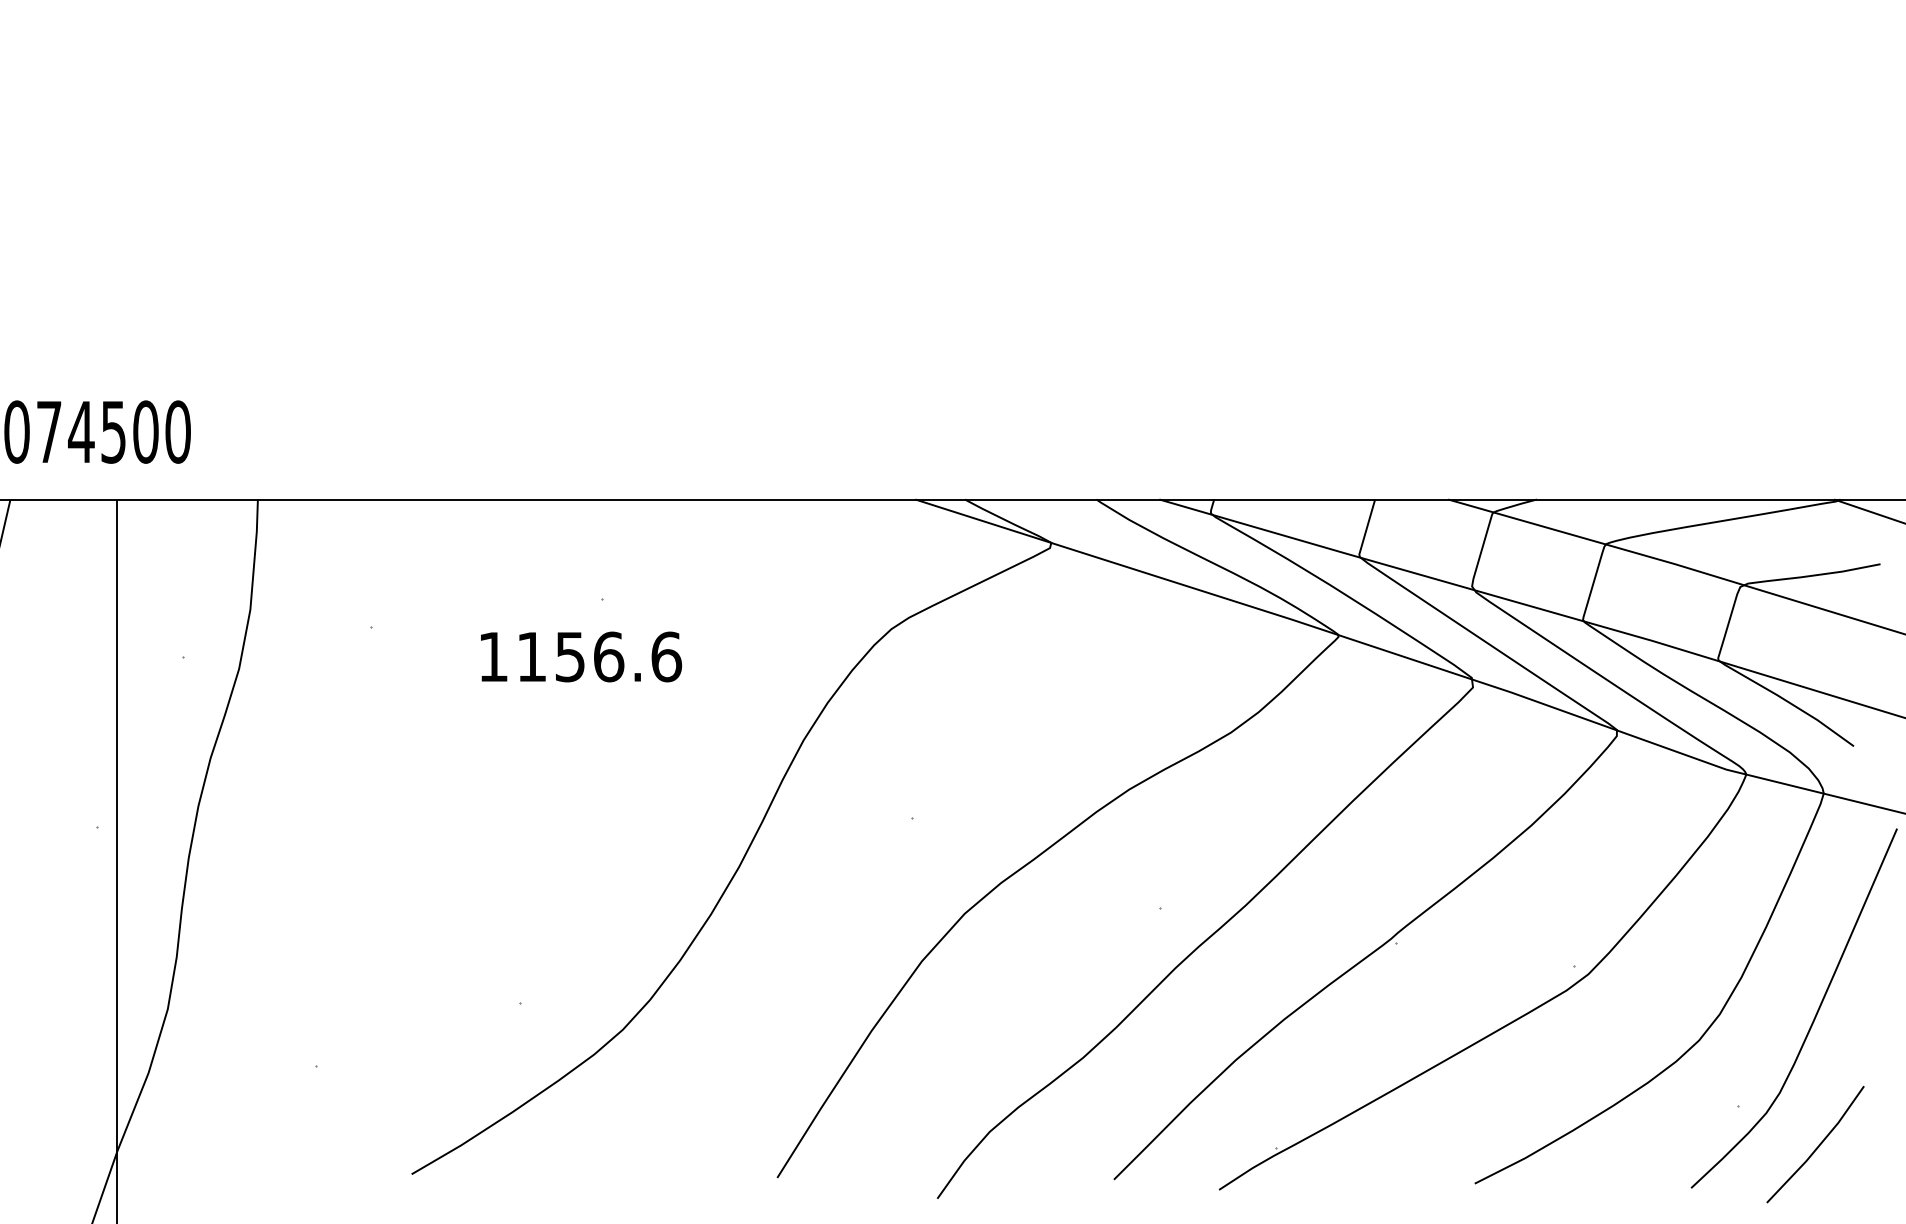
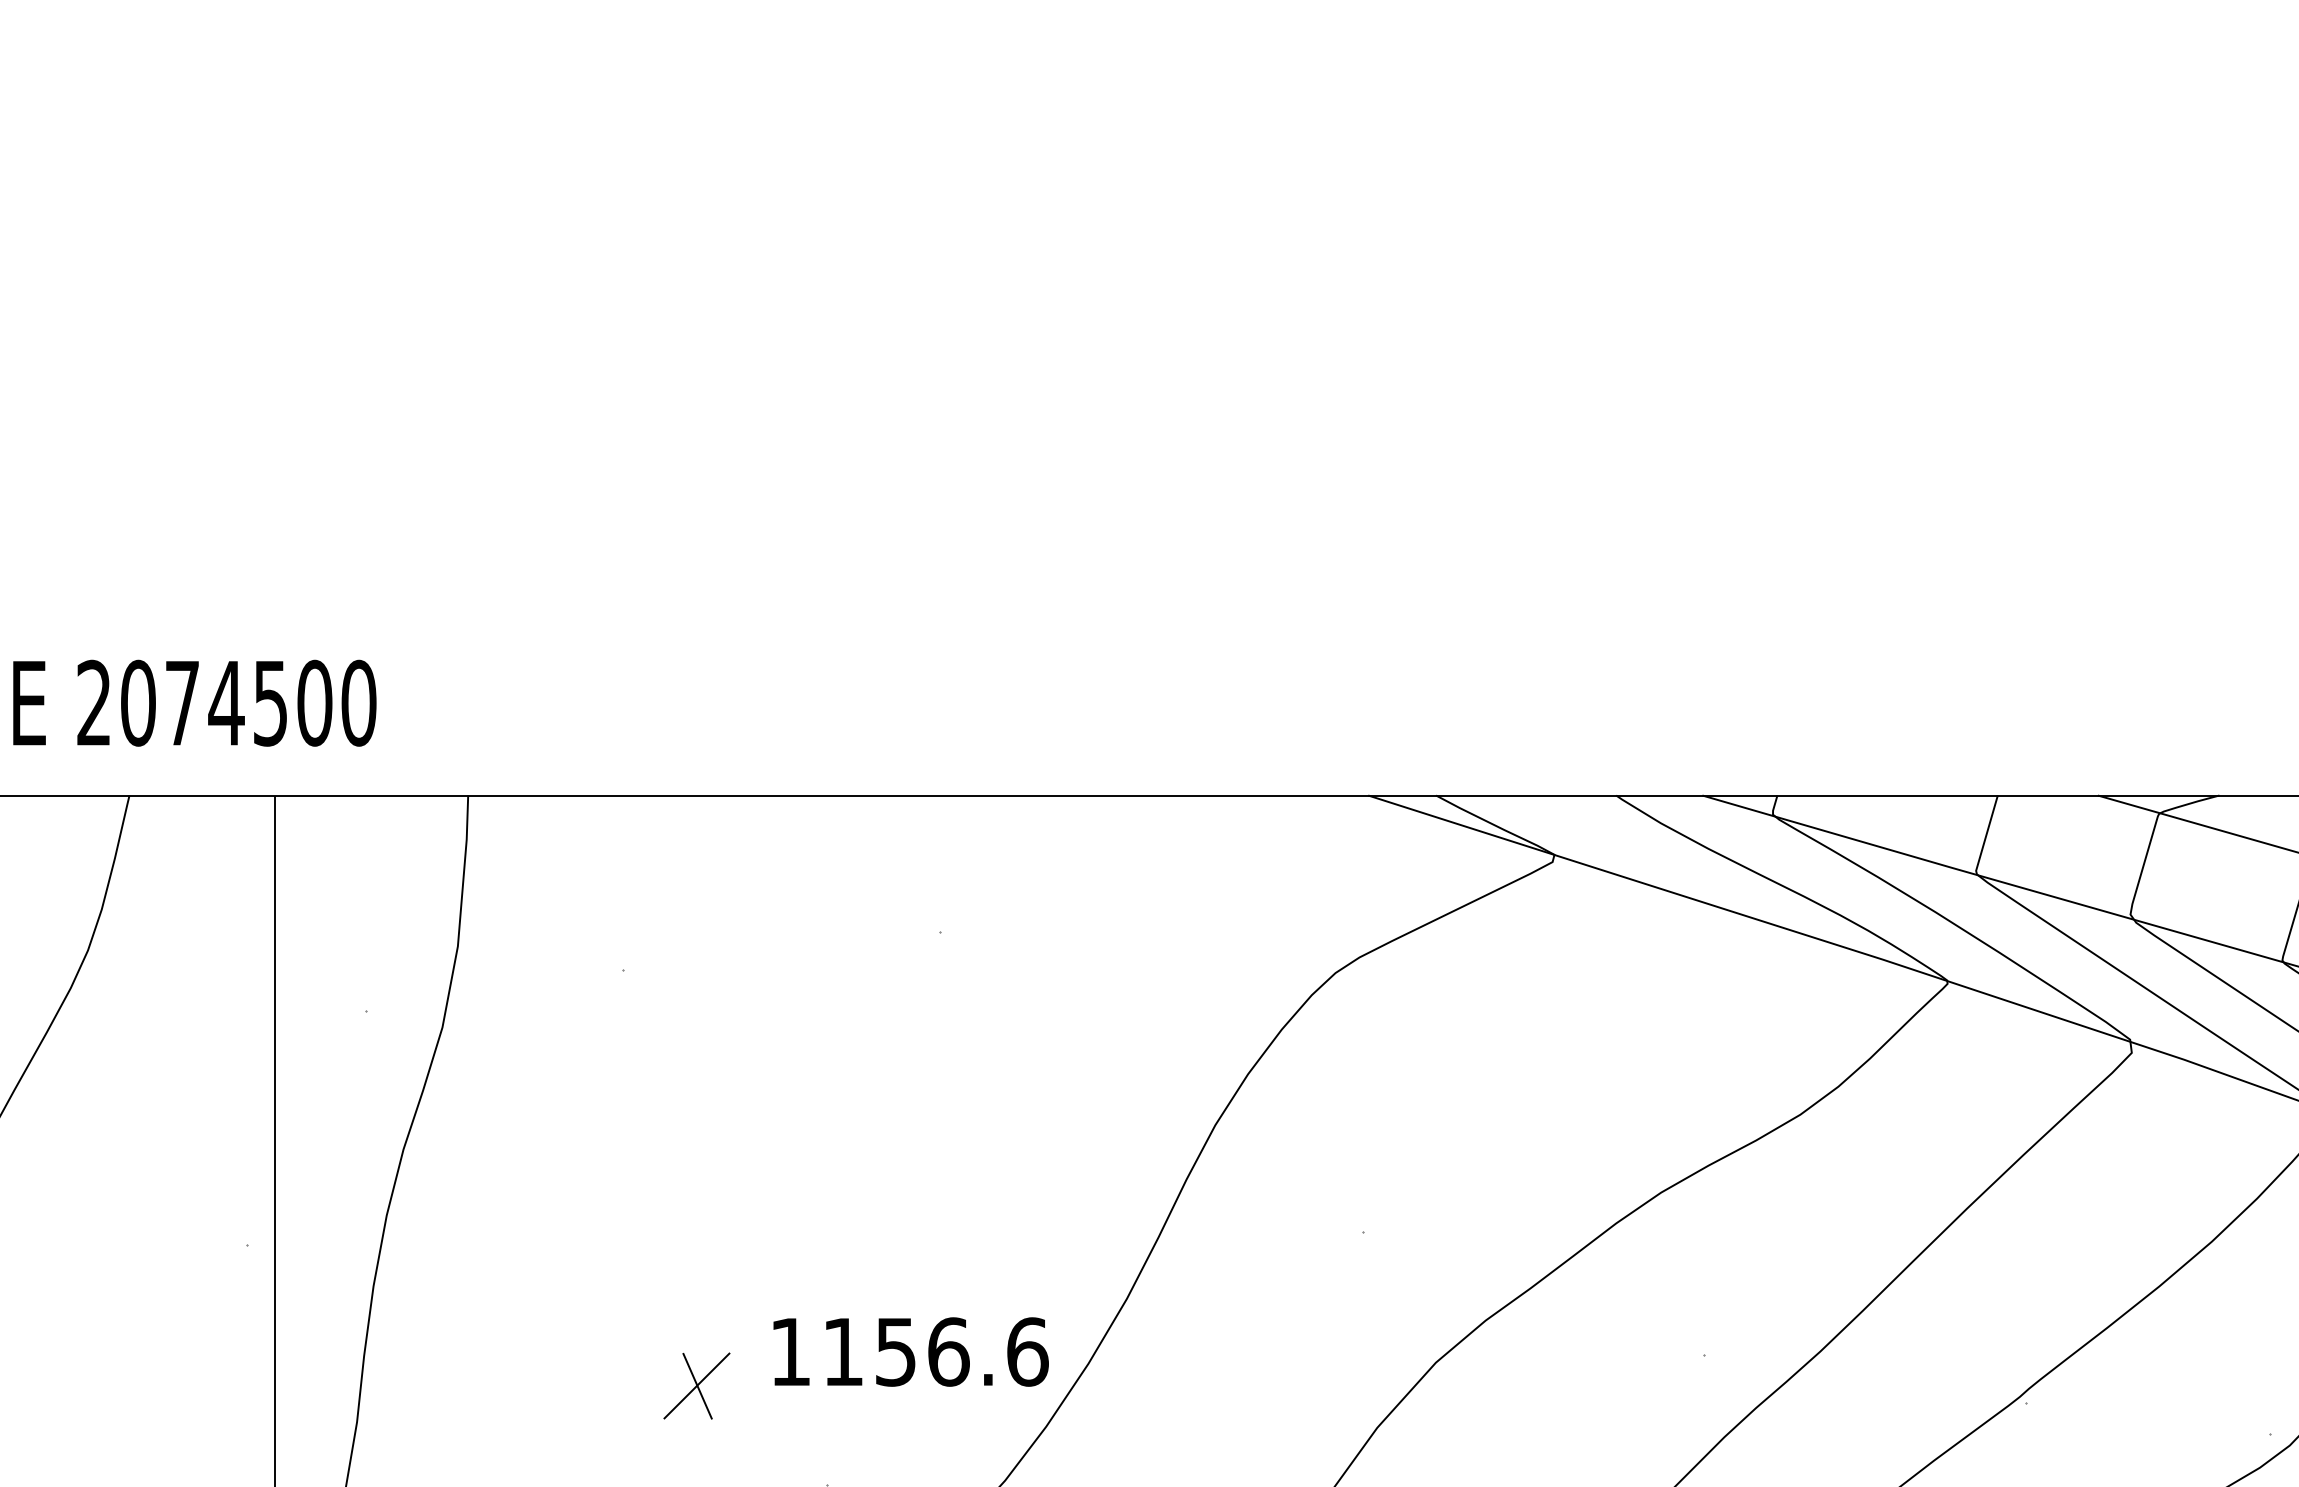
part: (581, 656) -> (911, 1351), moved
part: (424, 930) -> (696, 1385), added

